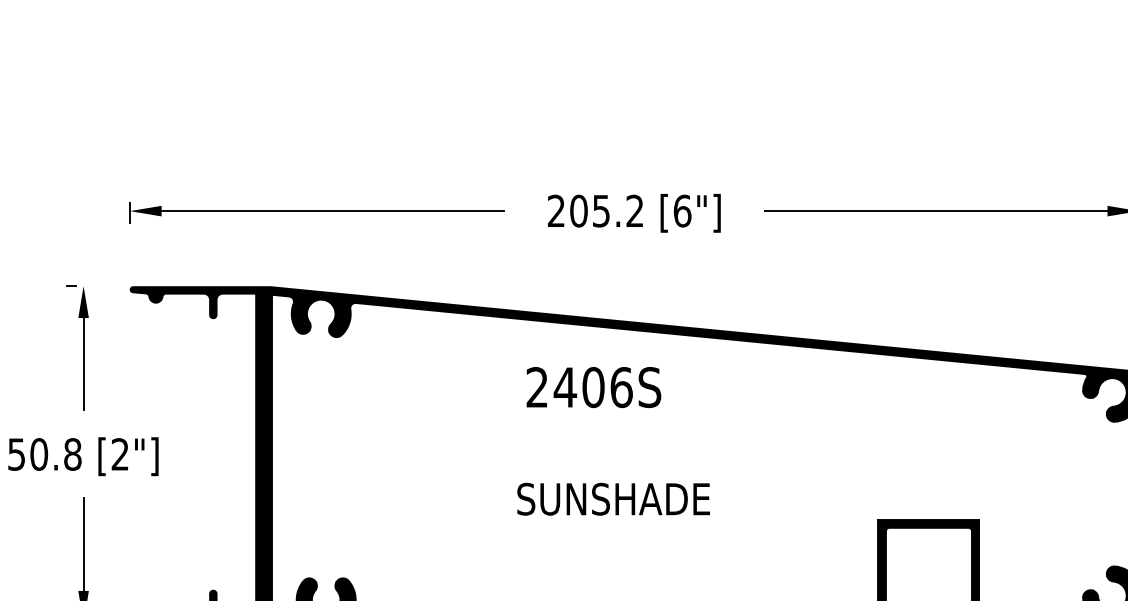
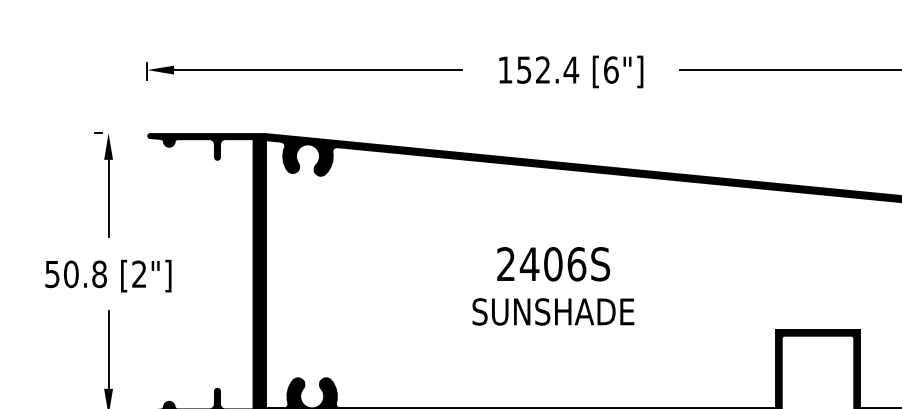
text: (596, 210) -> (539, 69), 205.2 -> 152.4
text: (593, 387) -> (553, 264), moved

